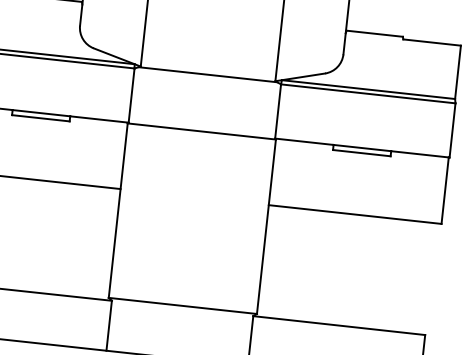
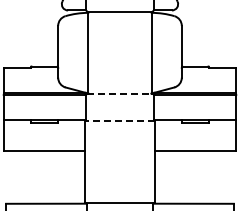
line: (209, 73) -> (120, 93), solid -> dashed
line: (202, 131) -> (120, 120), solid -> dashed

